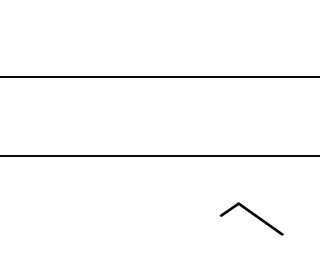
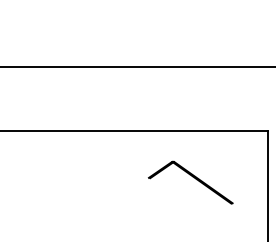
part: (251, 218) -> (190, 182), size x1.67

